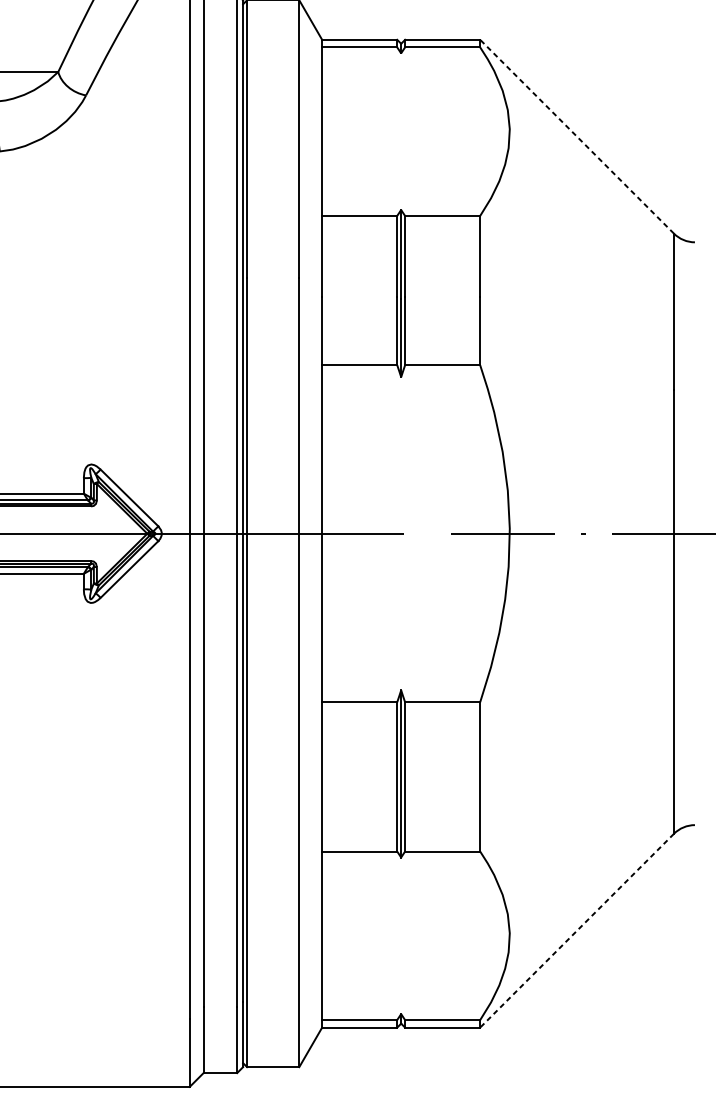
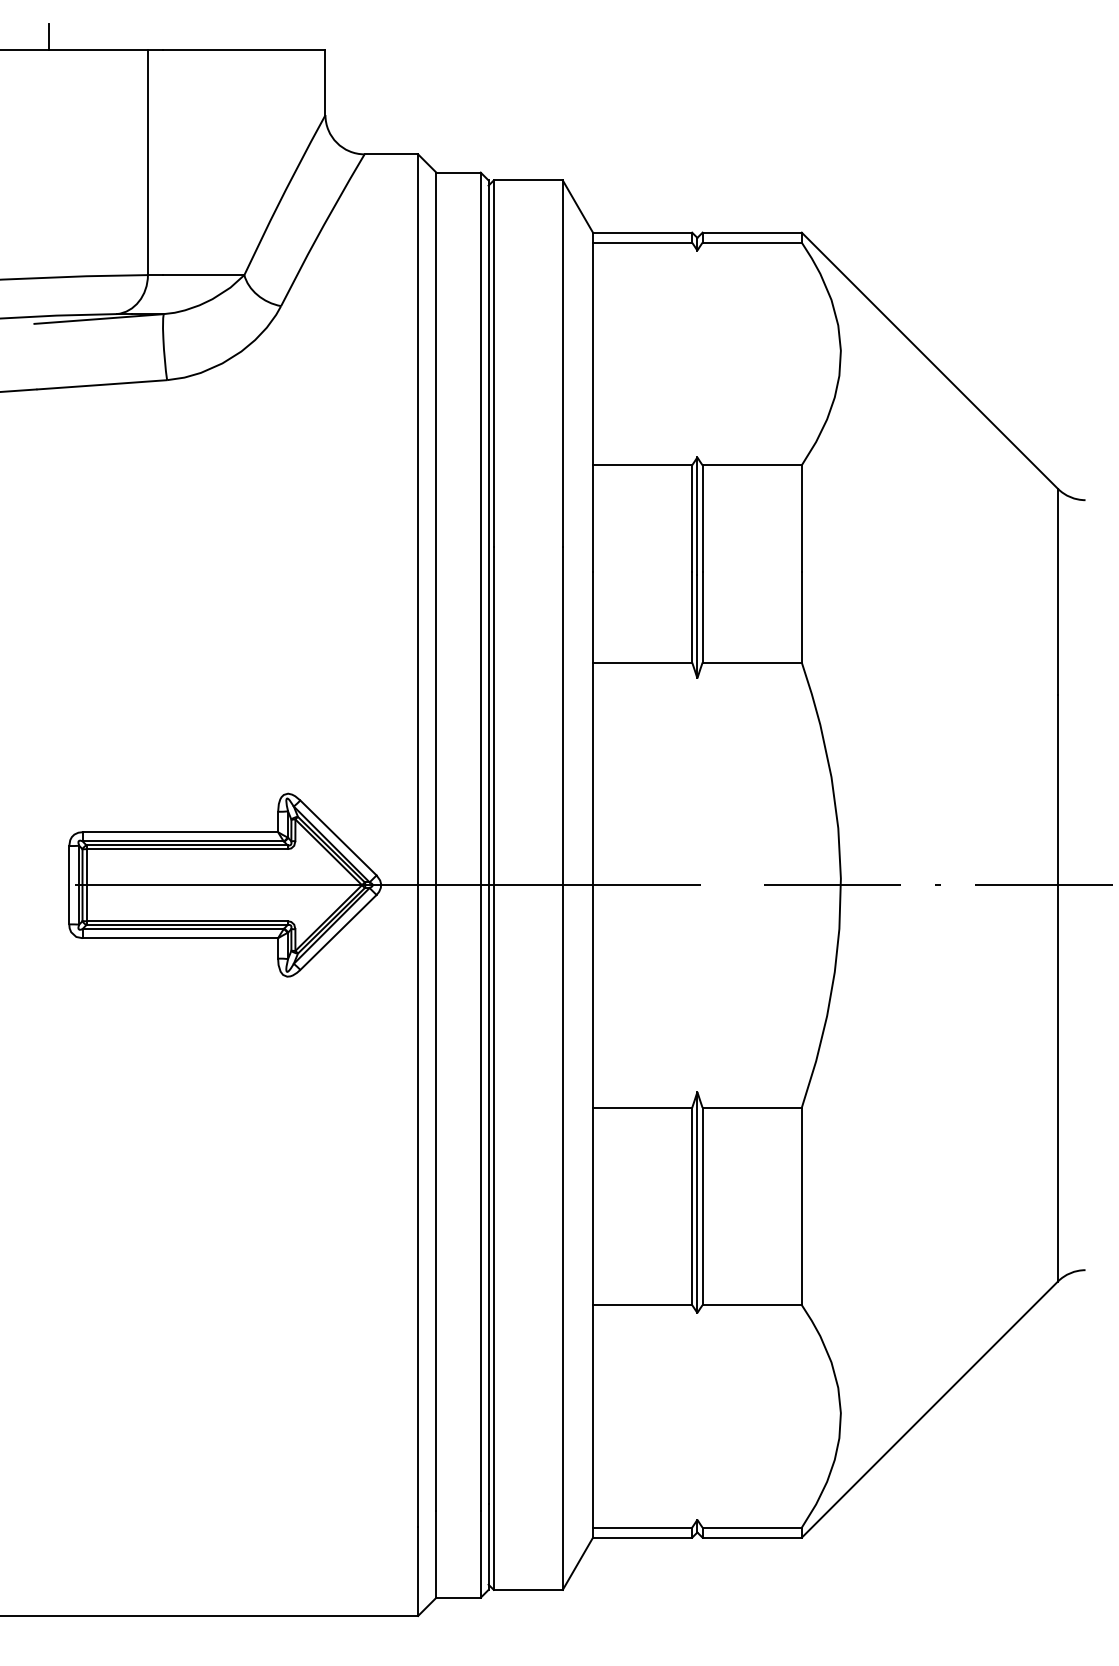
line: (576, 136) -> (929, 360), dashed -> solid
line: (576, 931) -> (929, 1410), dashed -> solid

